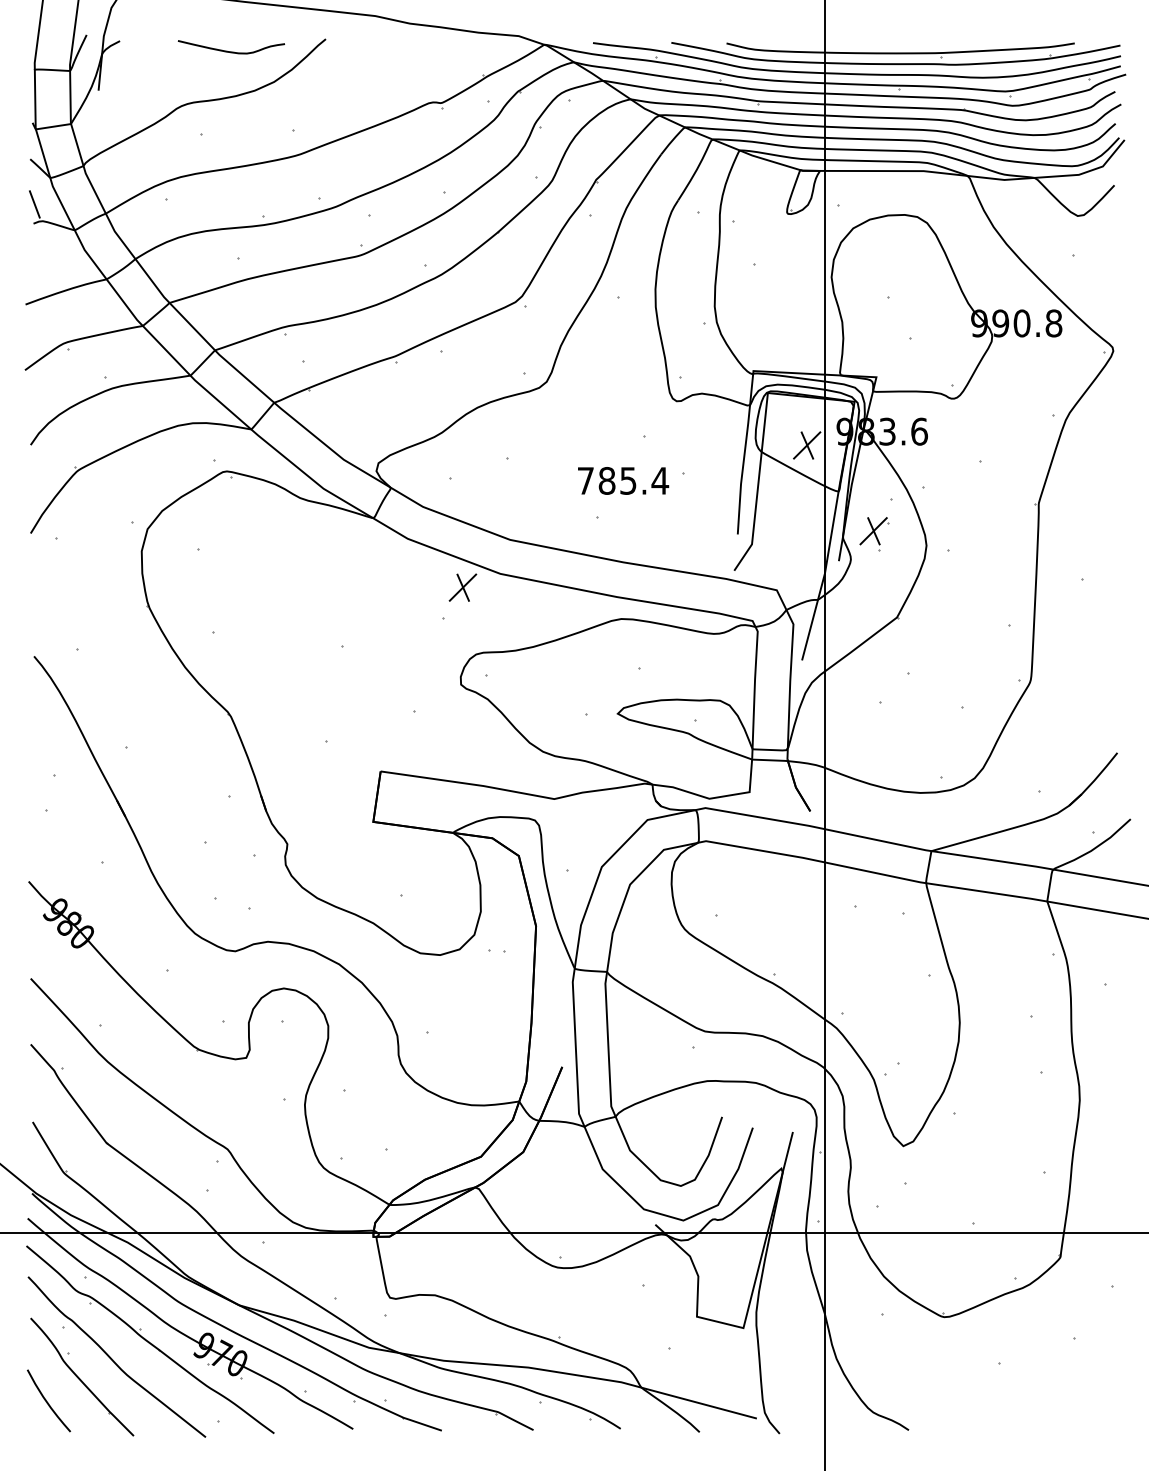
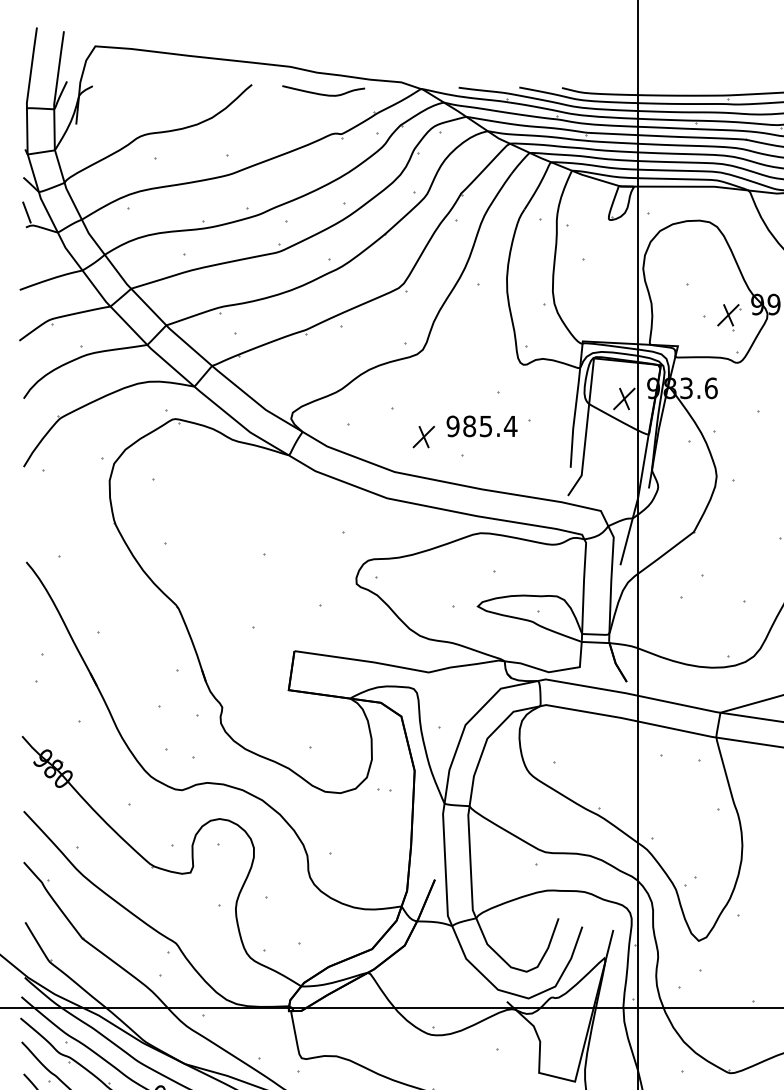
curve: (230, 51) -> (322, 94), moved
text: (585, 480) -> (452, 426), 785.4 -> 985.4
part: (874, 534) -> (729, 317), moved
part: (462, 587) -> (423, 436), moved

